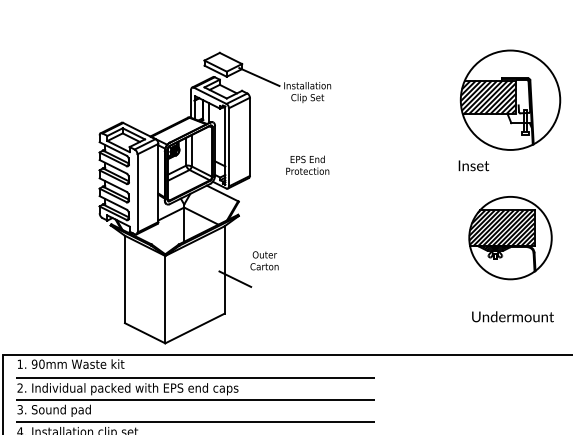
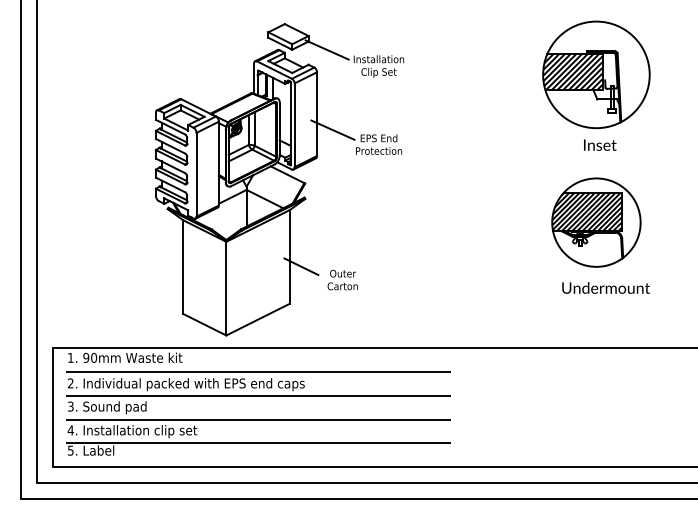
line: (264, 151) -> (332, 129), added
text: (474, 165) -> (600, 144), moved
text: (264, 260) -> (342, 279), moved
text: (512, 316) -> (605, 287), moved

